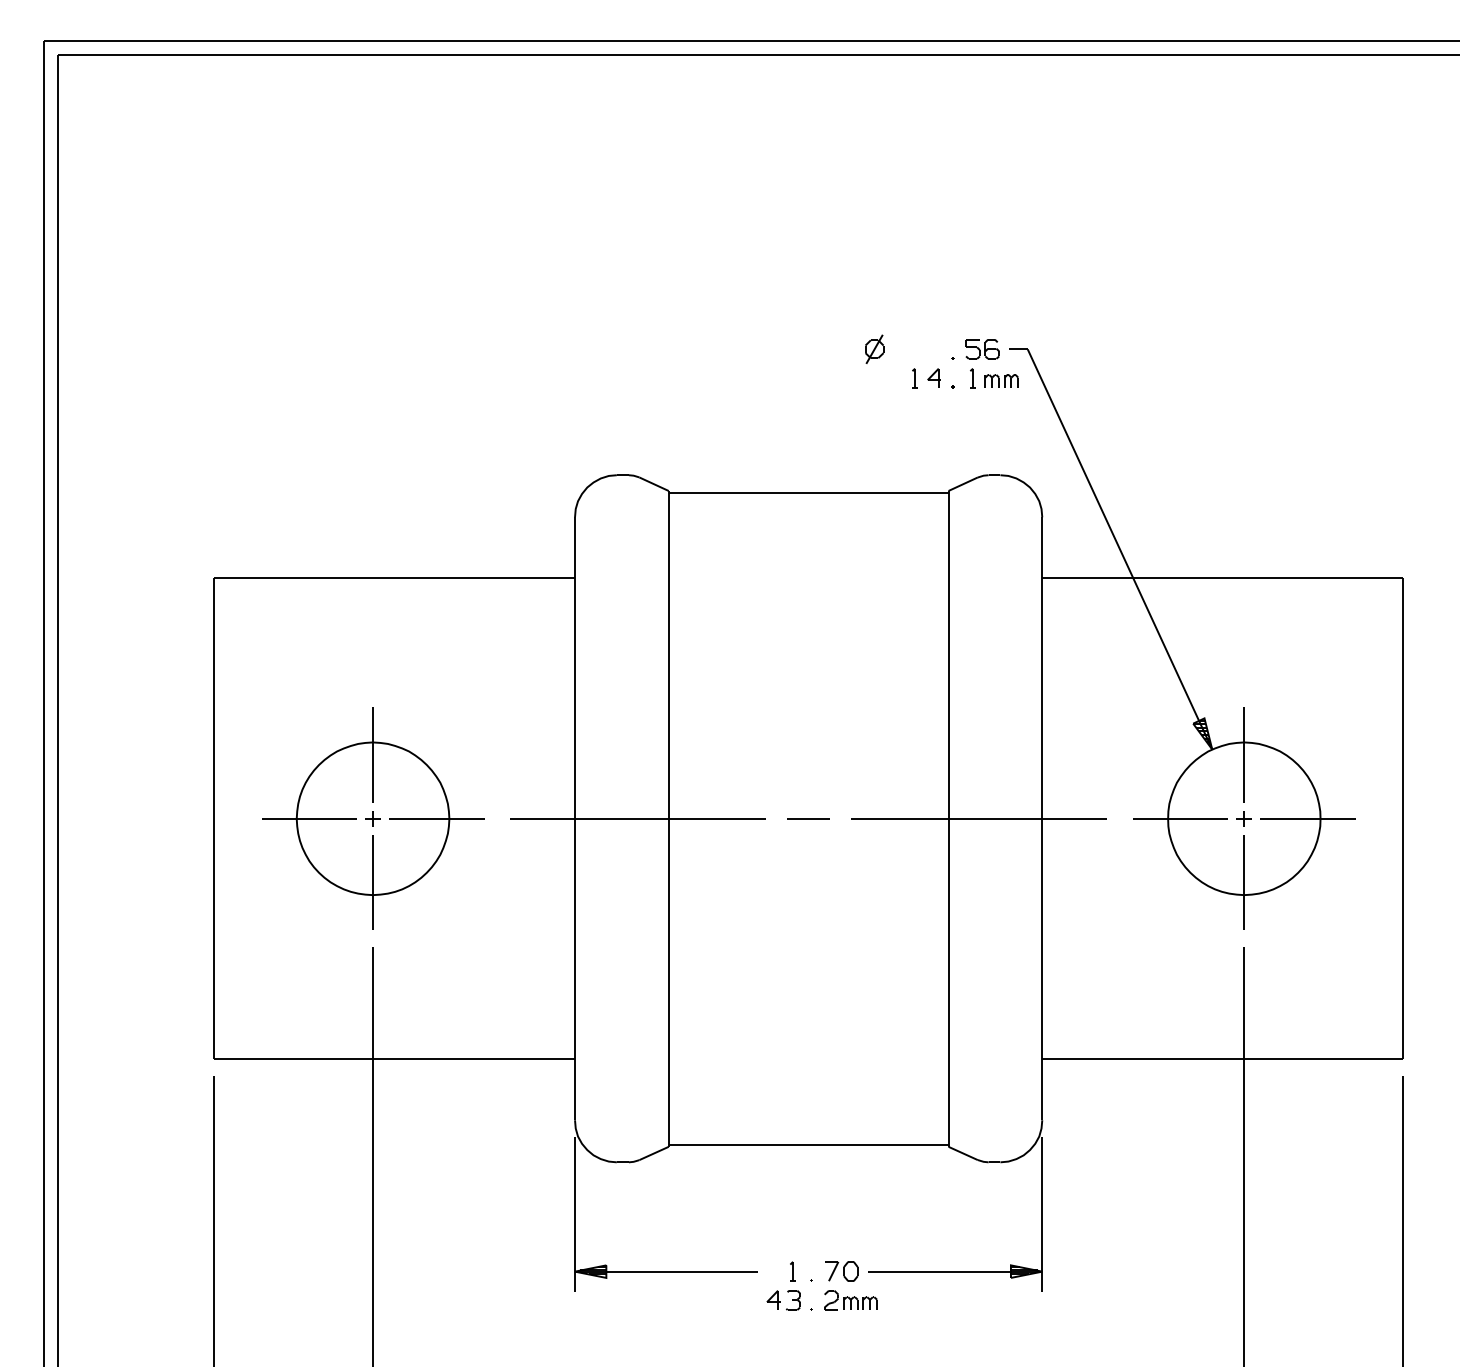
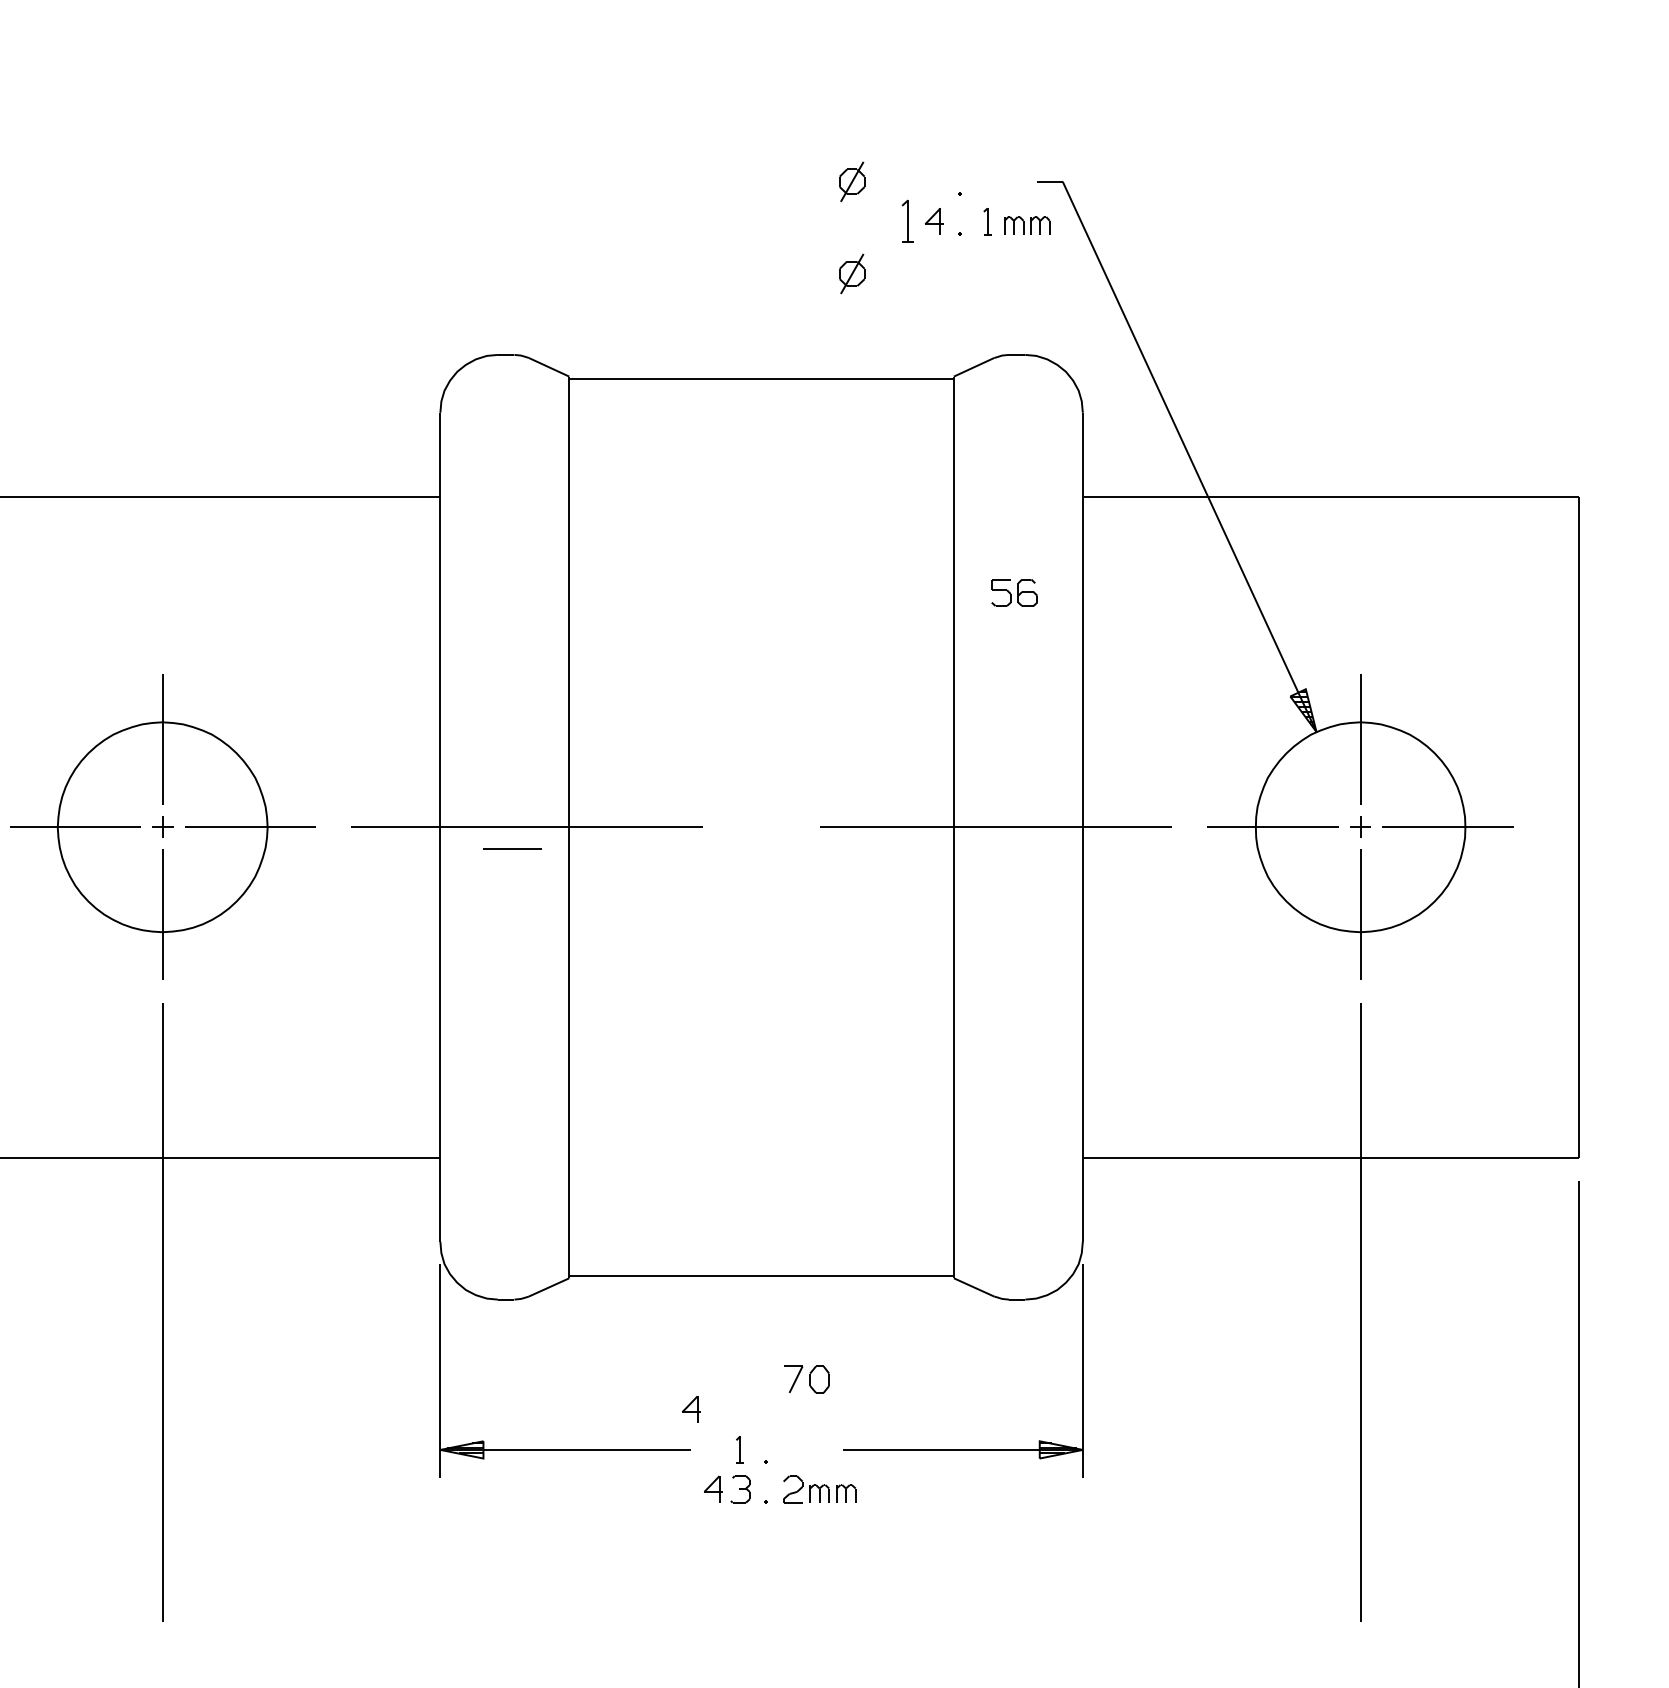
part: (982, 349) -> (1014, 593), moved
part: (914, 378) -> (907, 221), size x1.6
part: (874, 415) -> (852, 272), added
line: (808, 818) -> (512, 848), moved
part: (757, 1241) -> (691, 1408), added
part: (841, 1271) -> (806, 1379), moved

